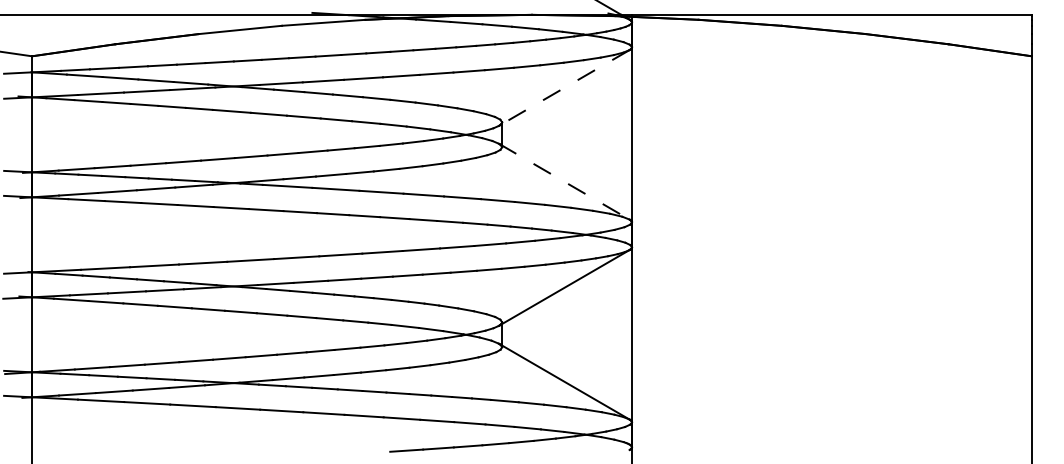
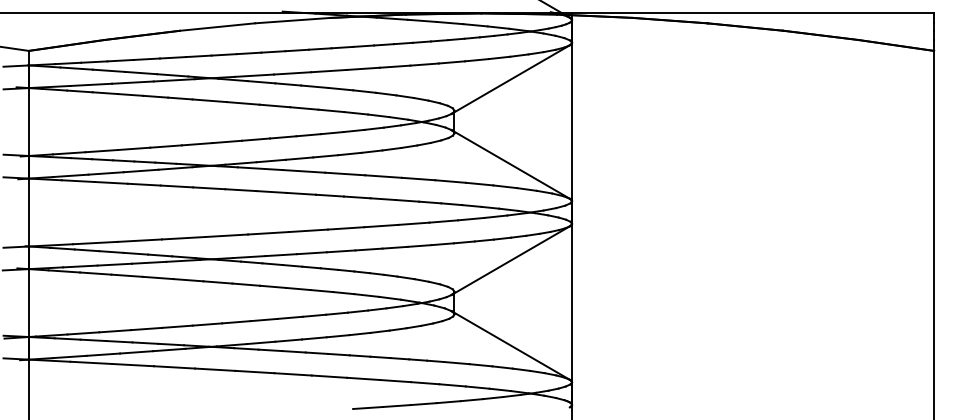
line: (564, 87) -> (510, 79), dashed -> solid
line: (565, 181) -> (511, 164), dashed -> solid

